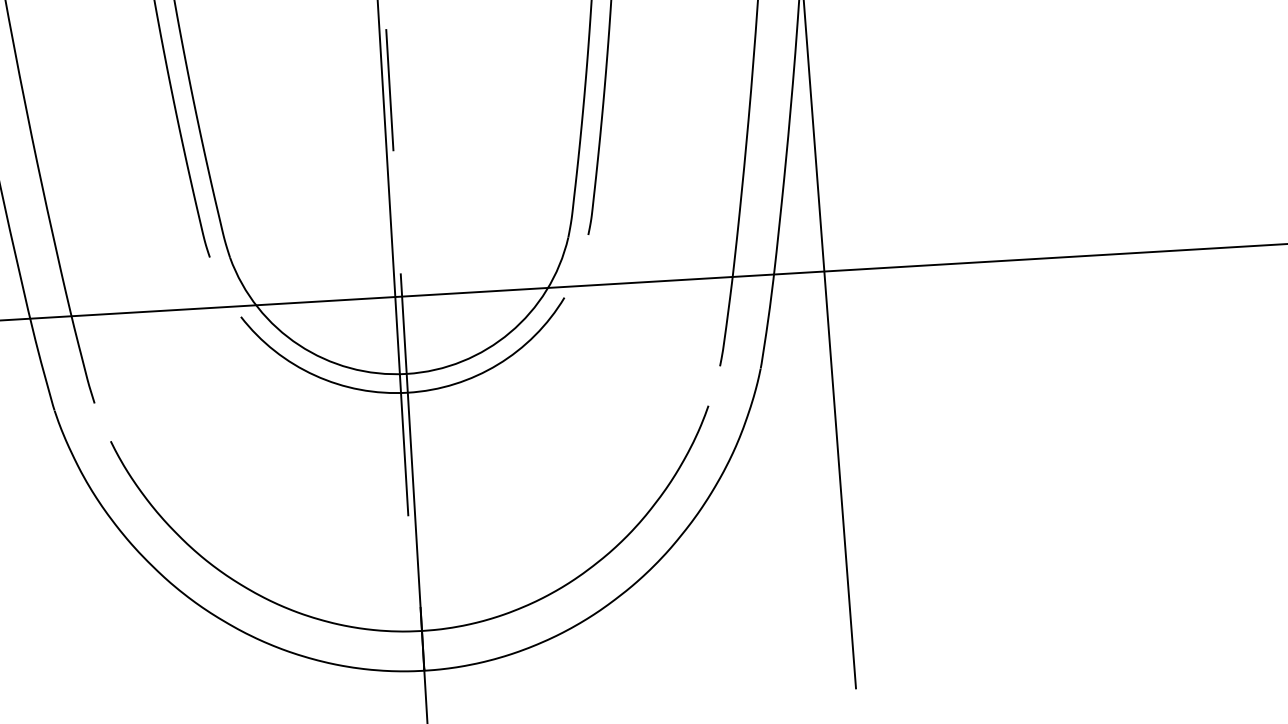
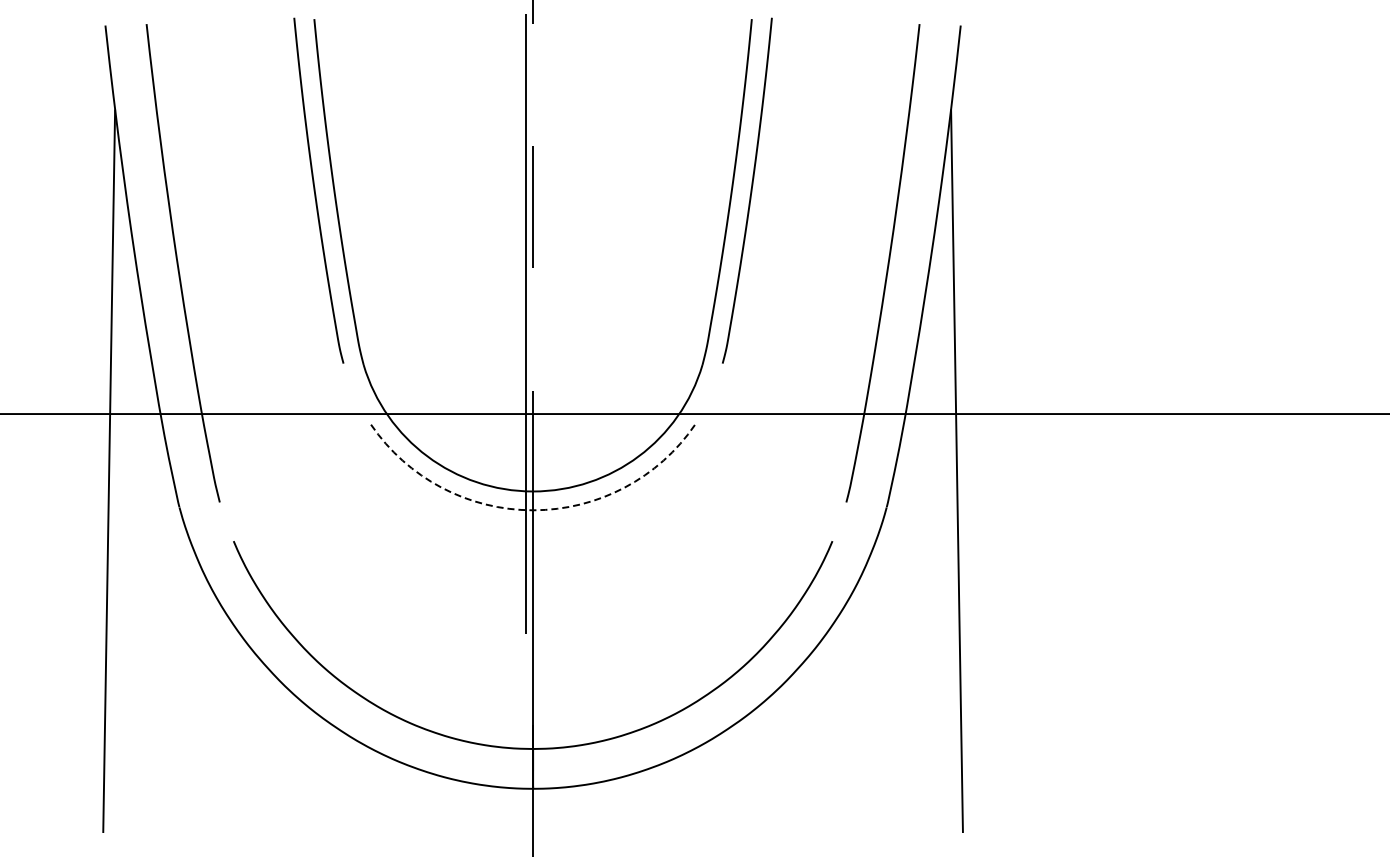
arc: (408, 392) -> (533, 510), solid -> dashed

